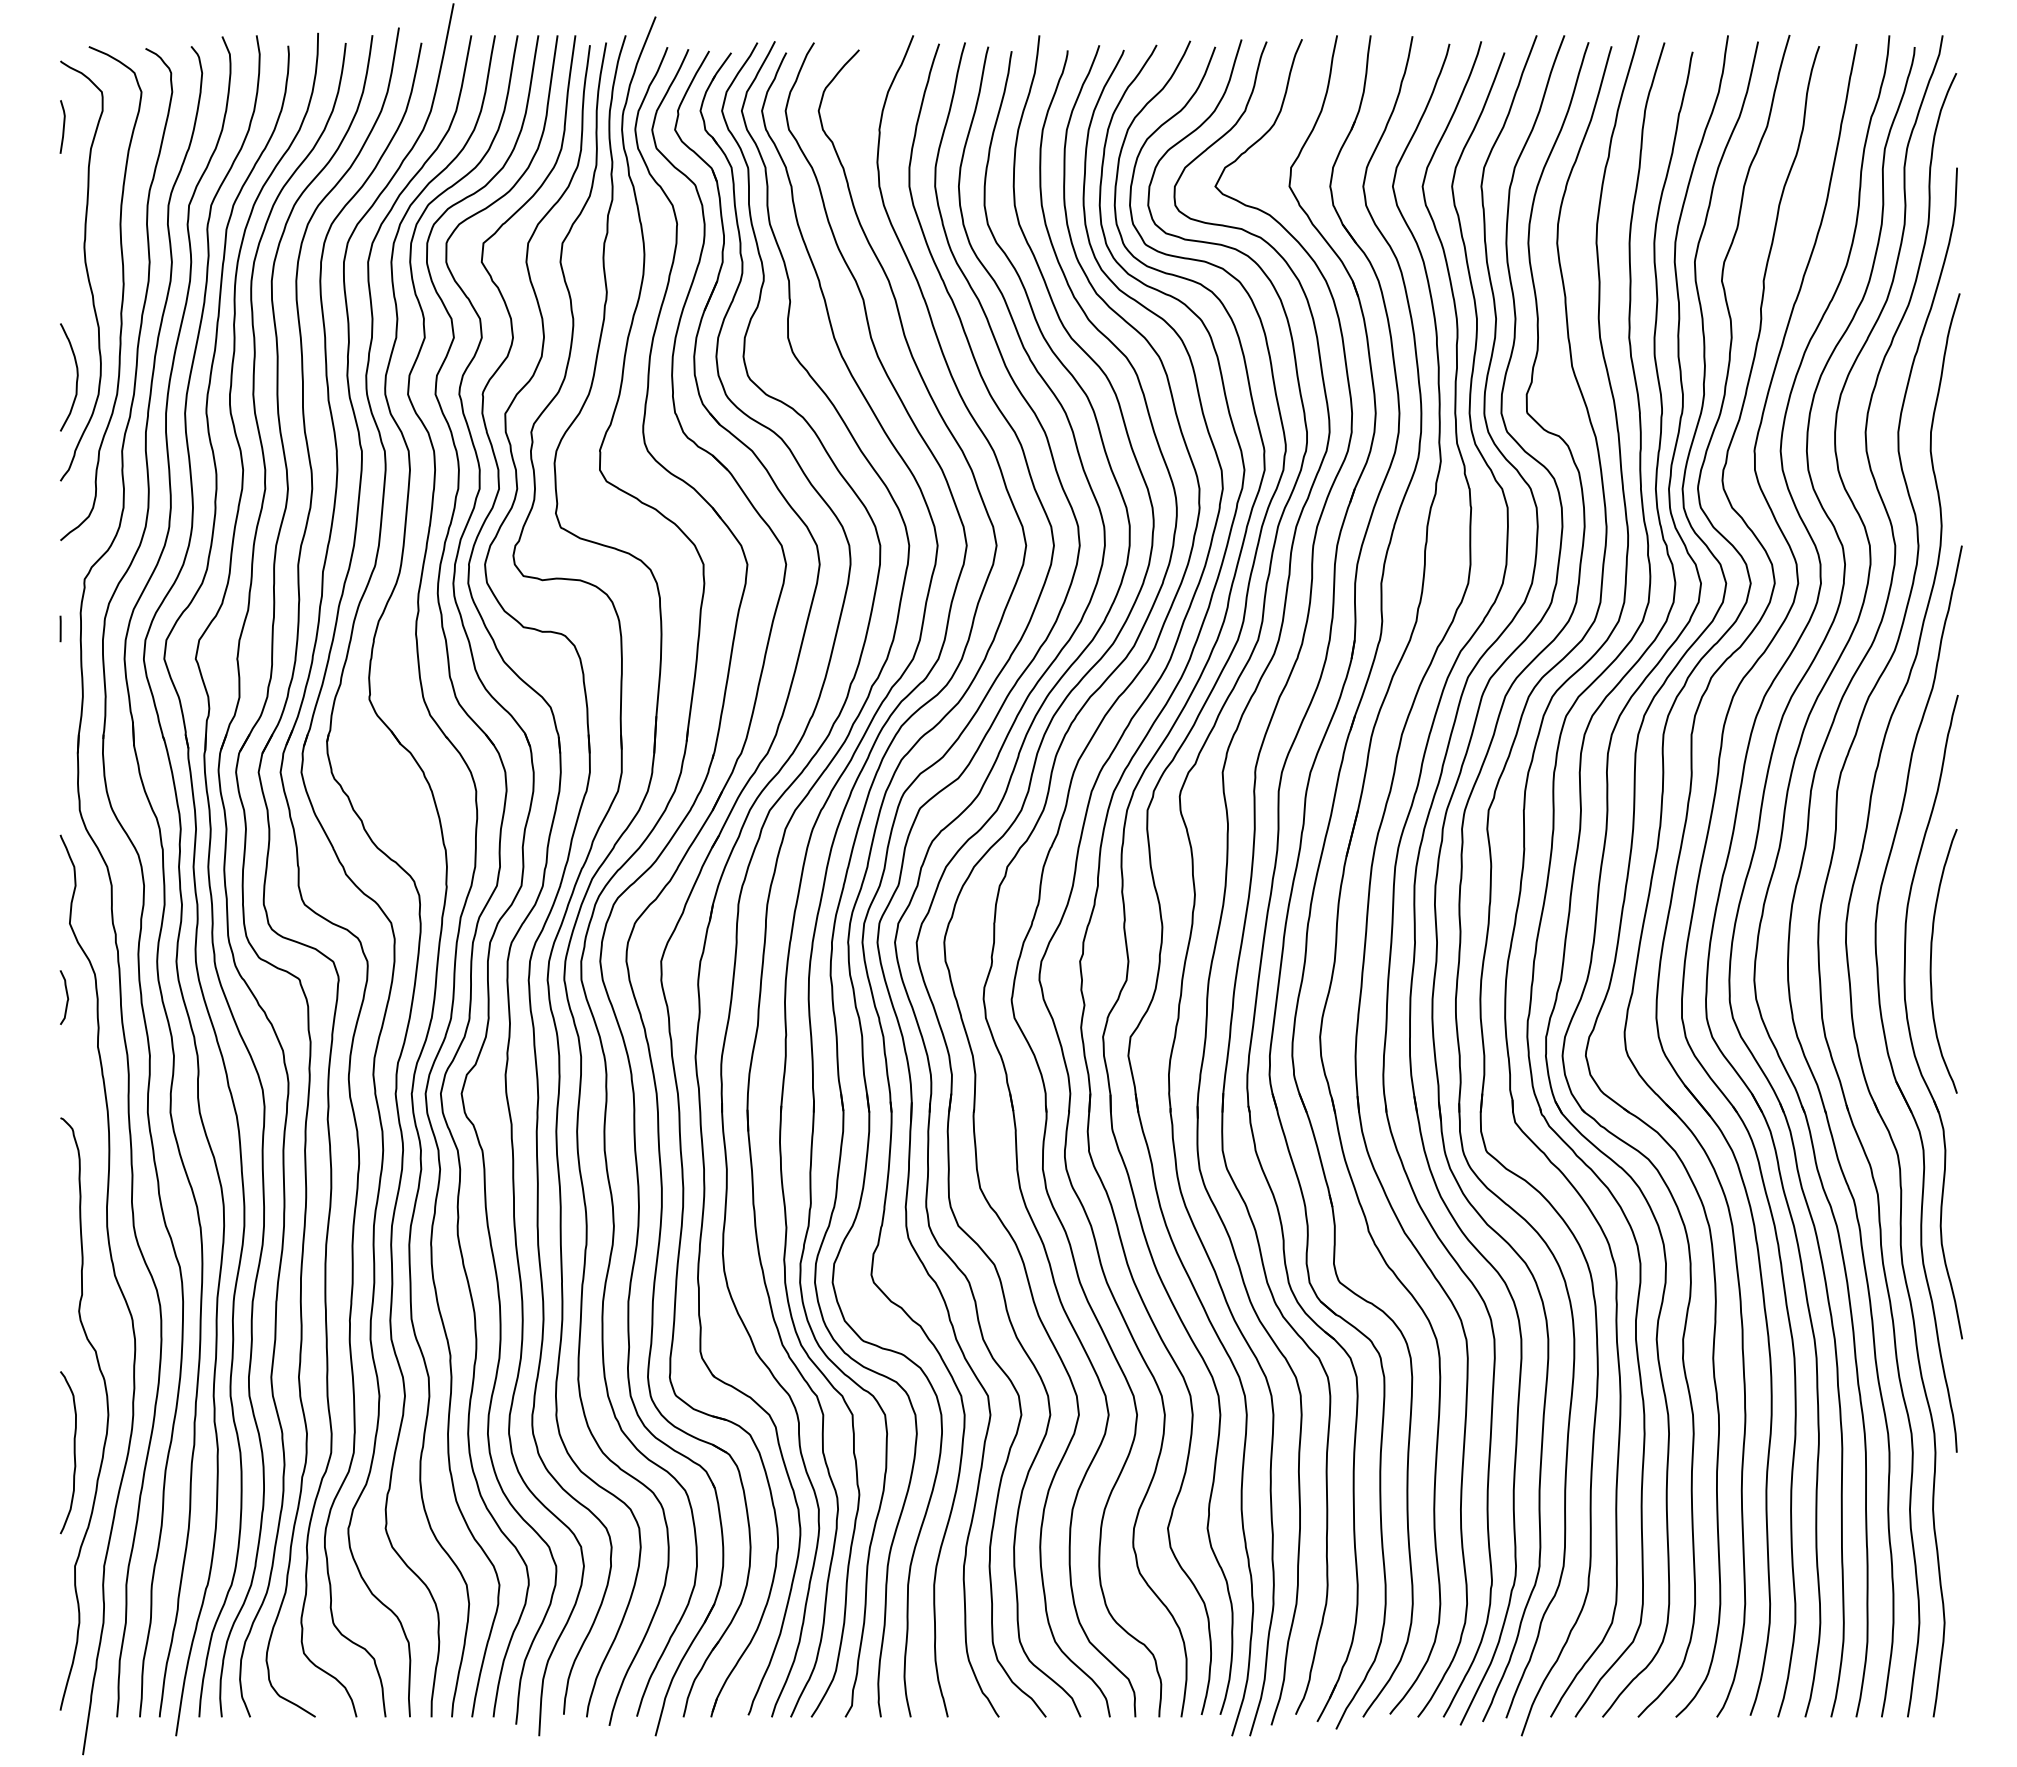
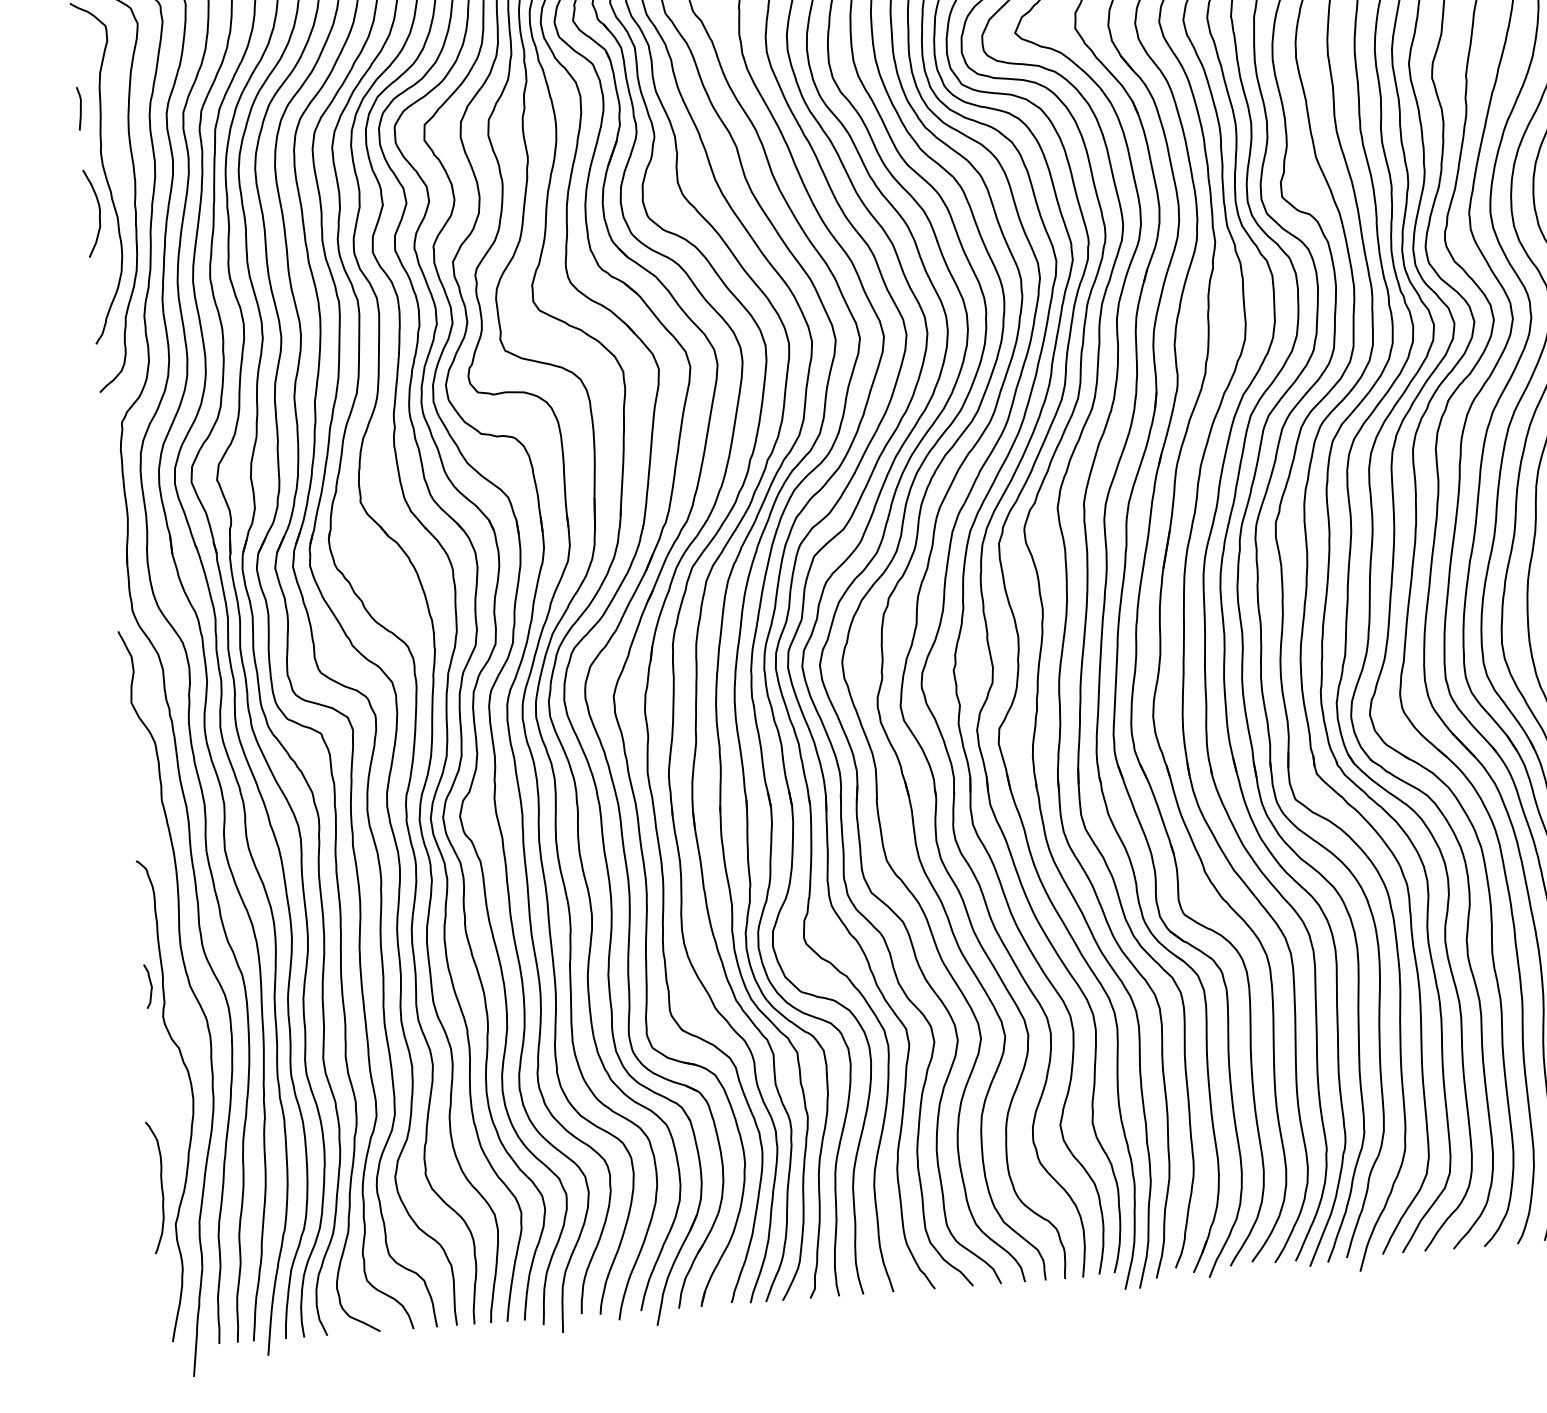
curve: (63, 126) -> (80, 108), moved
curve: (76, 377) -> (99, 212), moved
line: (60, 628) -> (105, 463), removed
curve: (66, 996) -> (150, 985), moved
curve: (73, 1452) -> (161, 1187), moved

